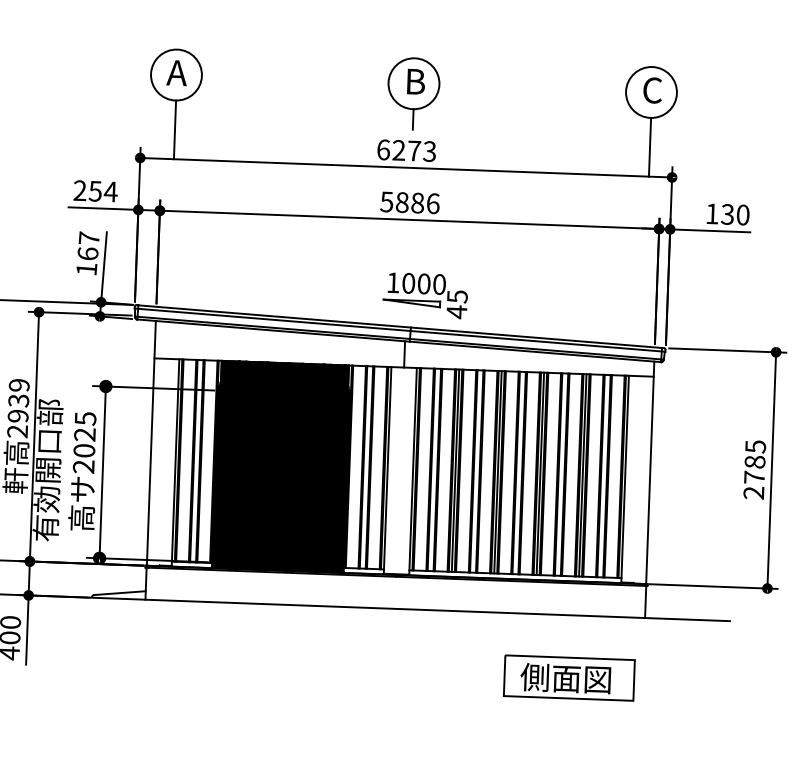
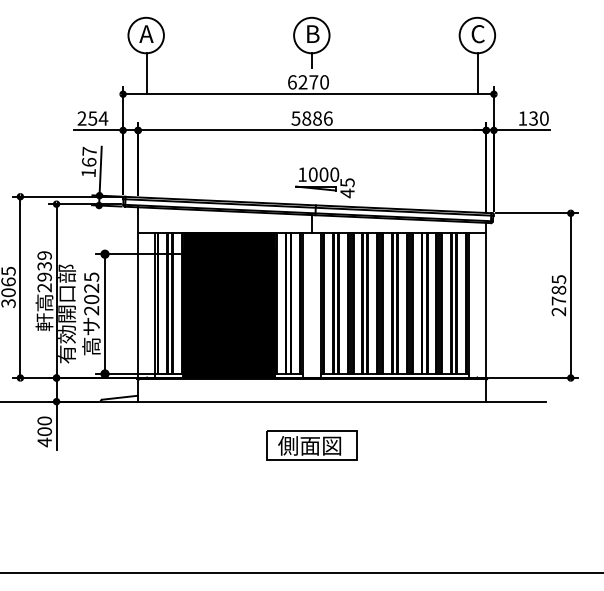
text: (429, 151) -> (324, 82), 6273 -> 6270
part: (568, 678) -> (311, 445), moved

